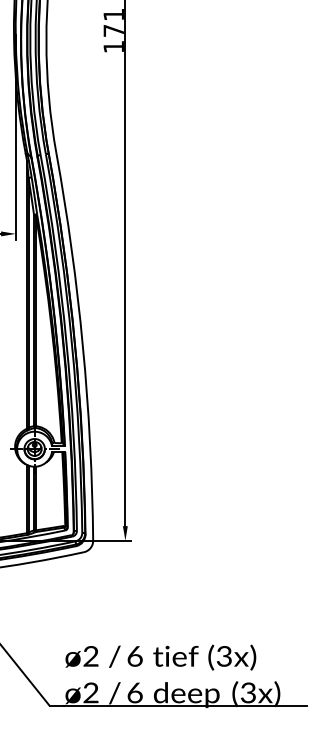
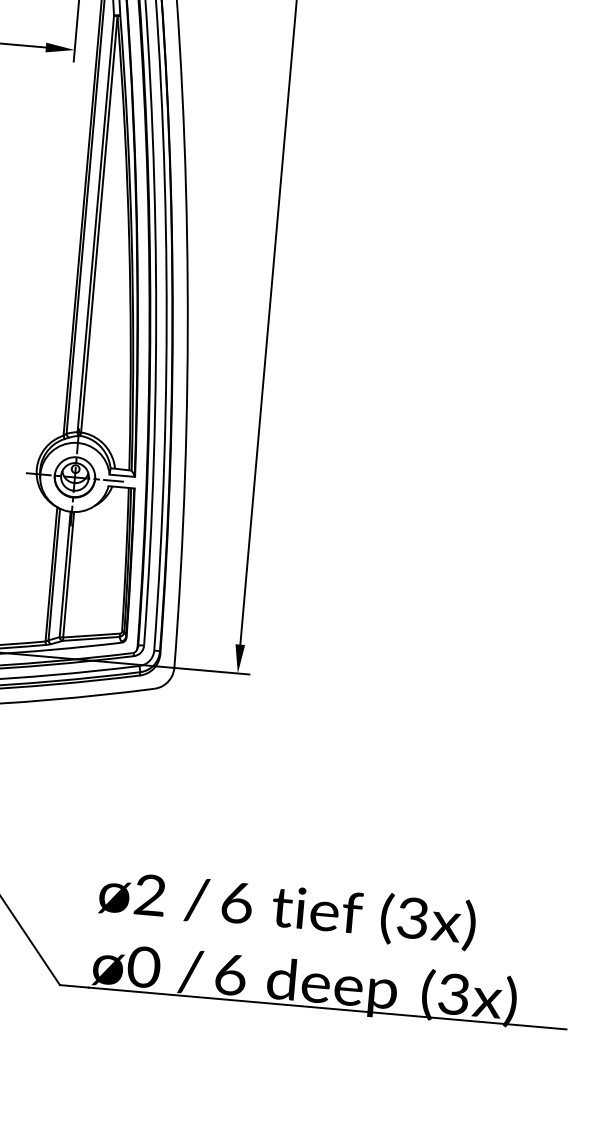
text: (91, 692) -> (144, 966), ø2 -> ø0

